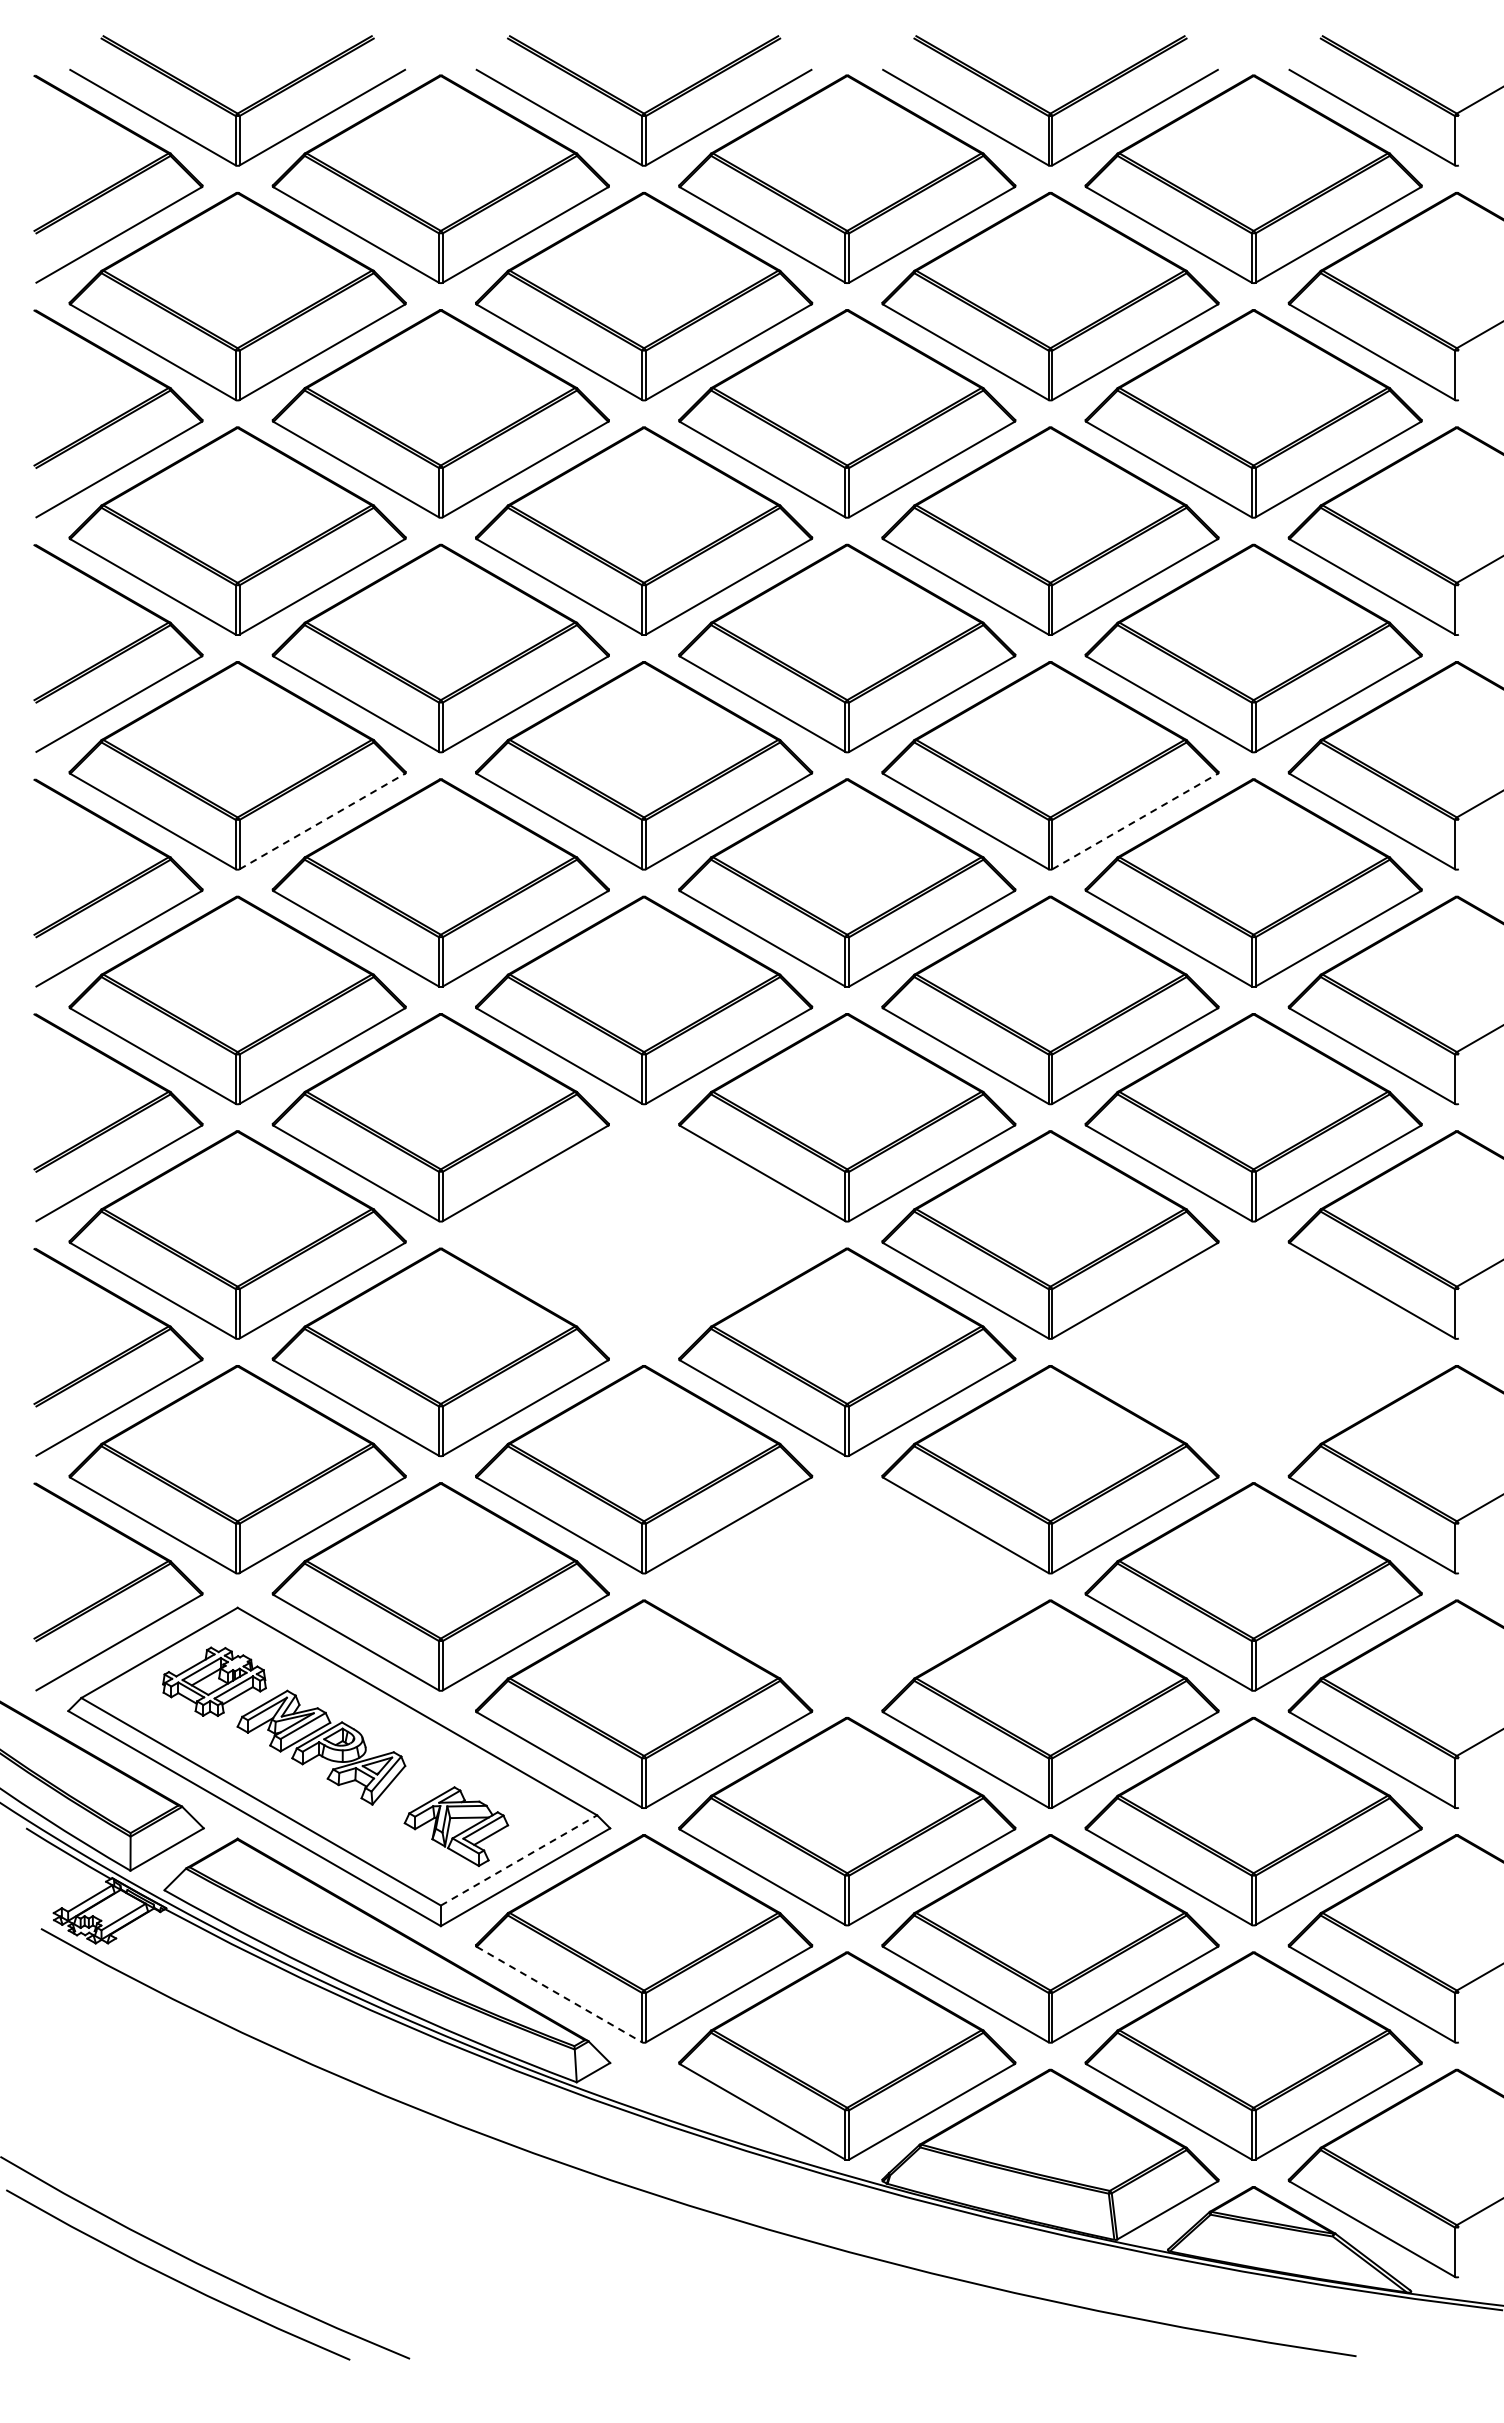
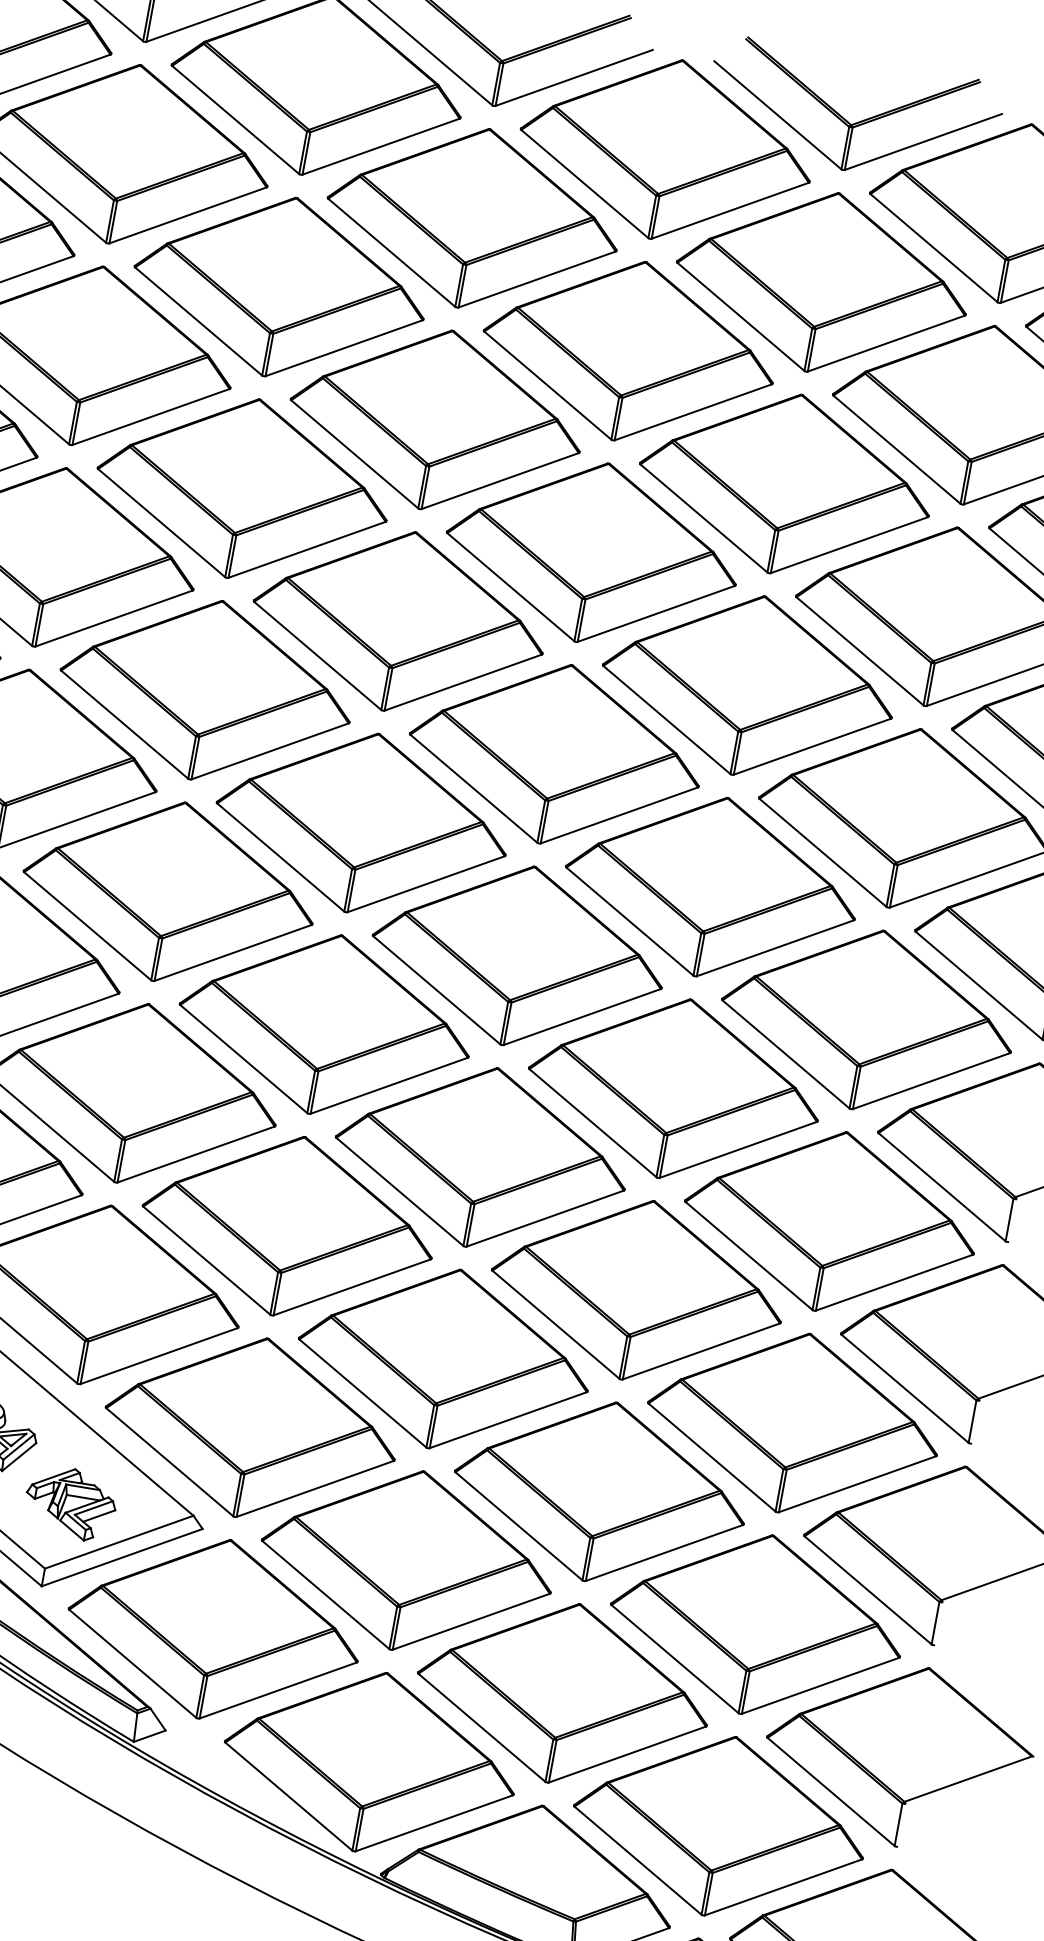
line: (322, 821) -> (114, 618), dashed -> solid
line: (1135, 821) -> (812, 746), dashed -> solid
part: (644, 1234) -> (325, 1024), added
part: (1253, 1352) -> (830, 1221), added
part: (847, 1586) -> (444, 1358), added
line: (519, 1860) -> (119, 1542), dashed -> solid
line: (559, 1994) -> (132, 1663), dashed -> solid

